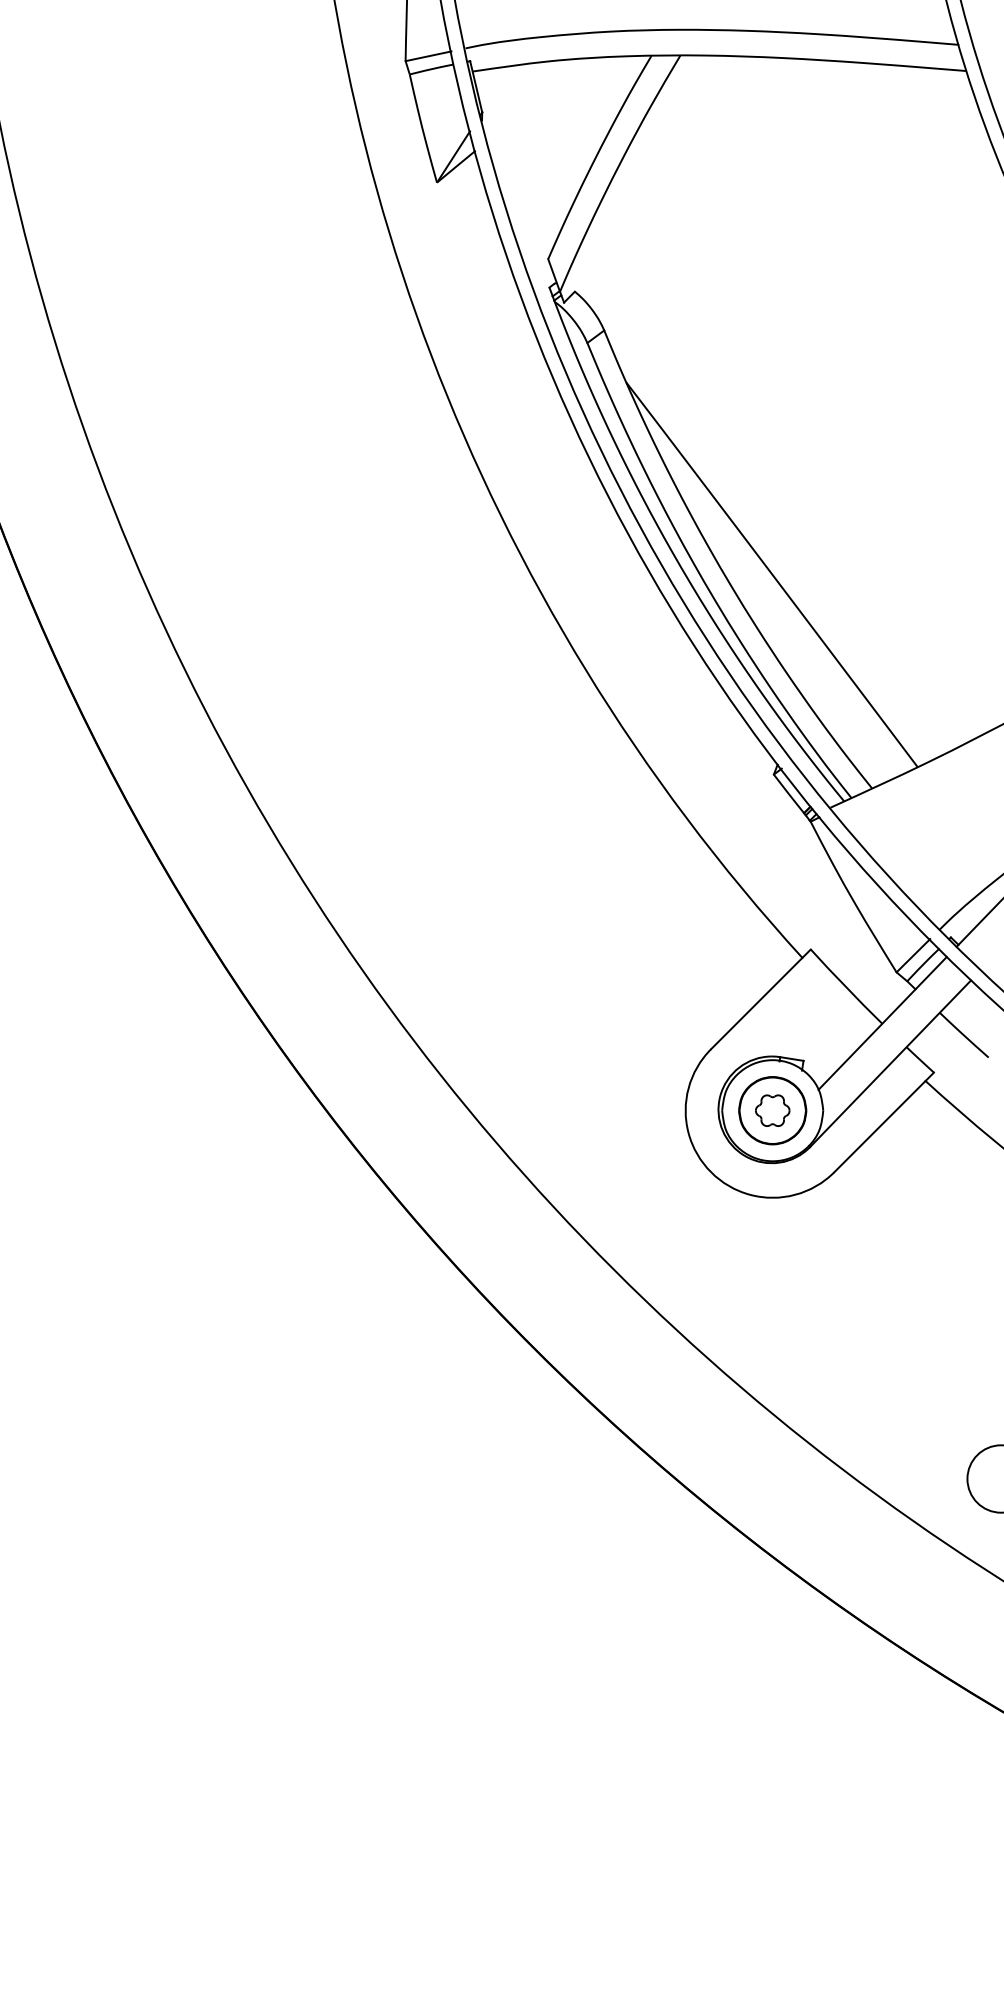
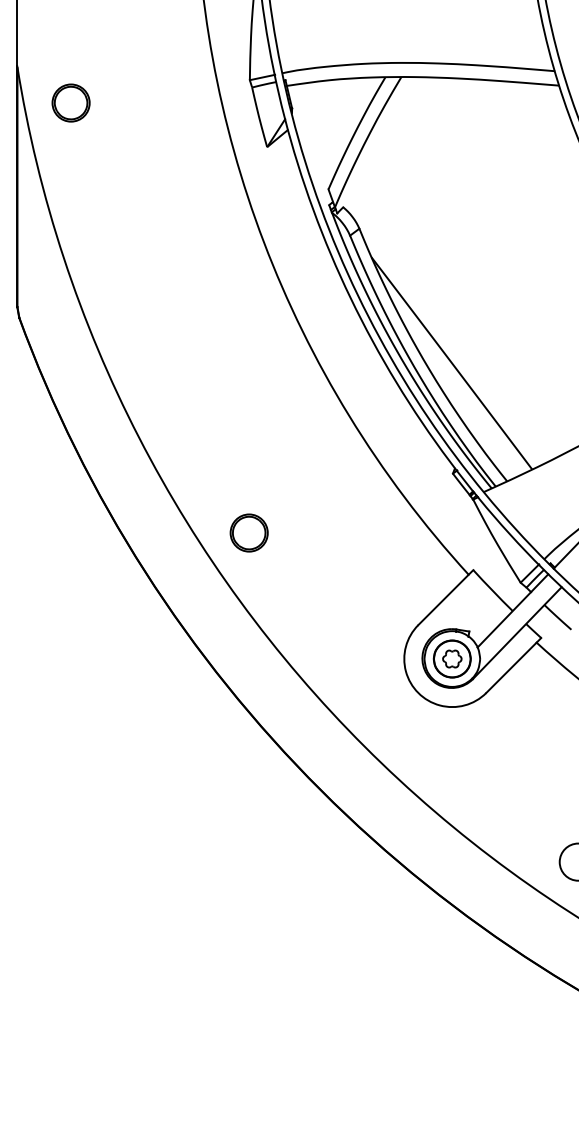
part: (80, 101) -> (70, 102), added
part: (403, 881) -> (248, 532), added

